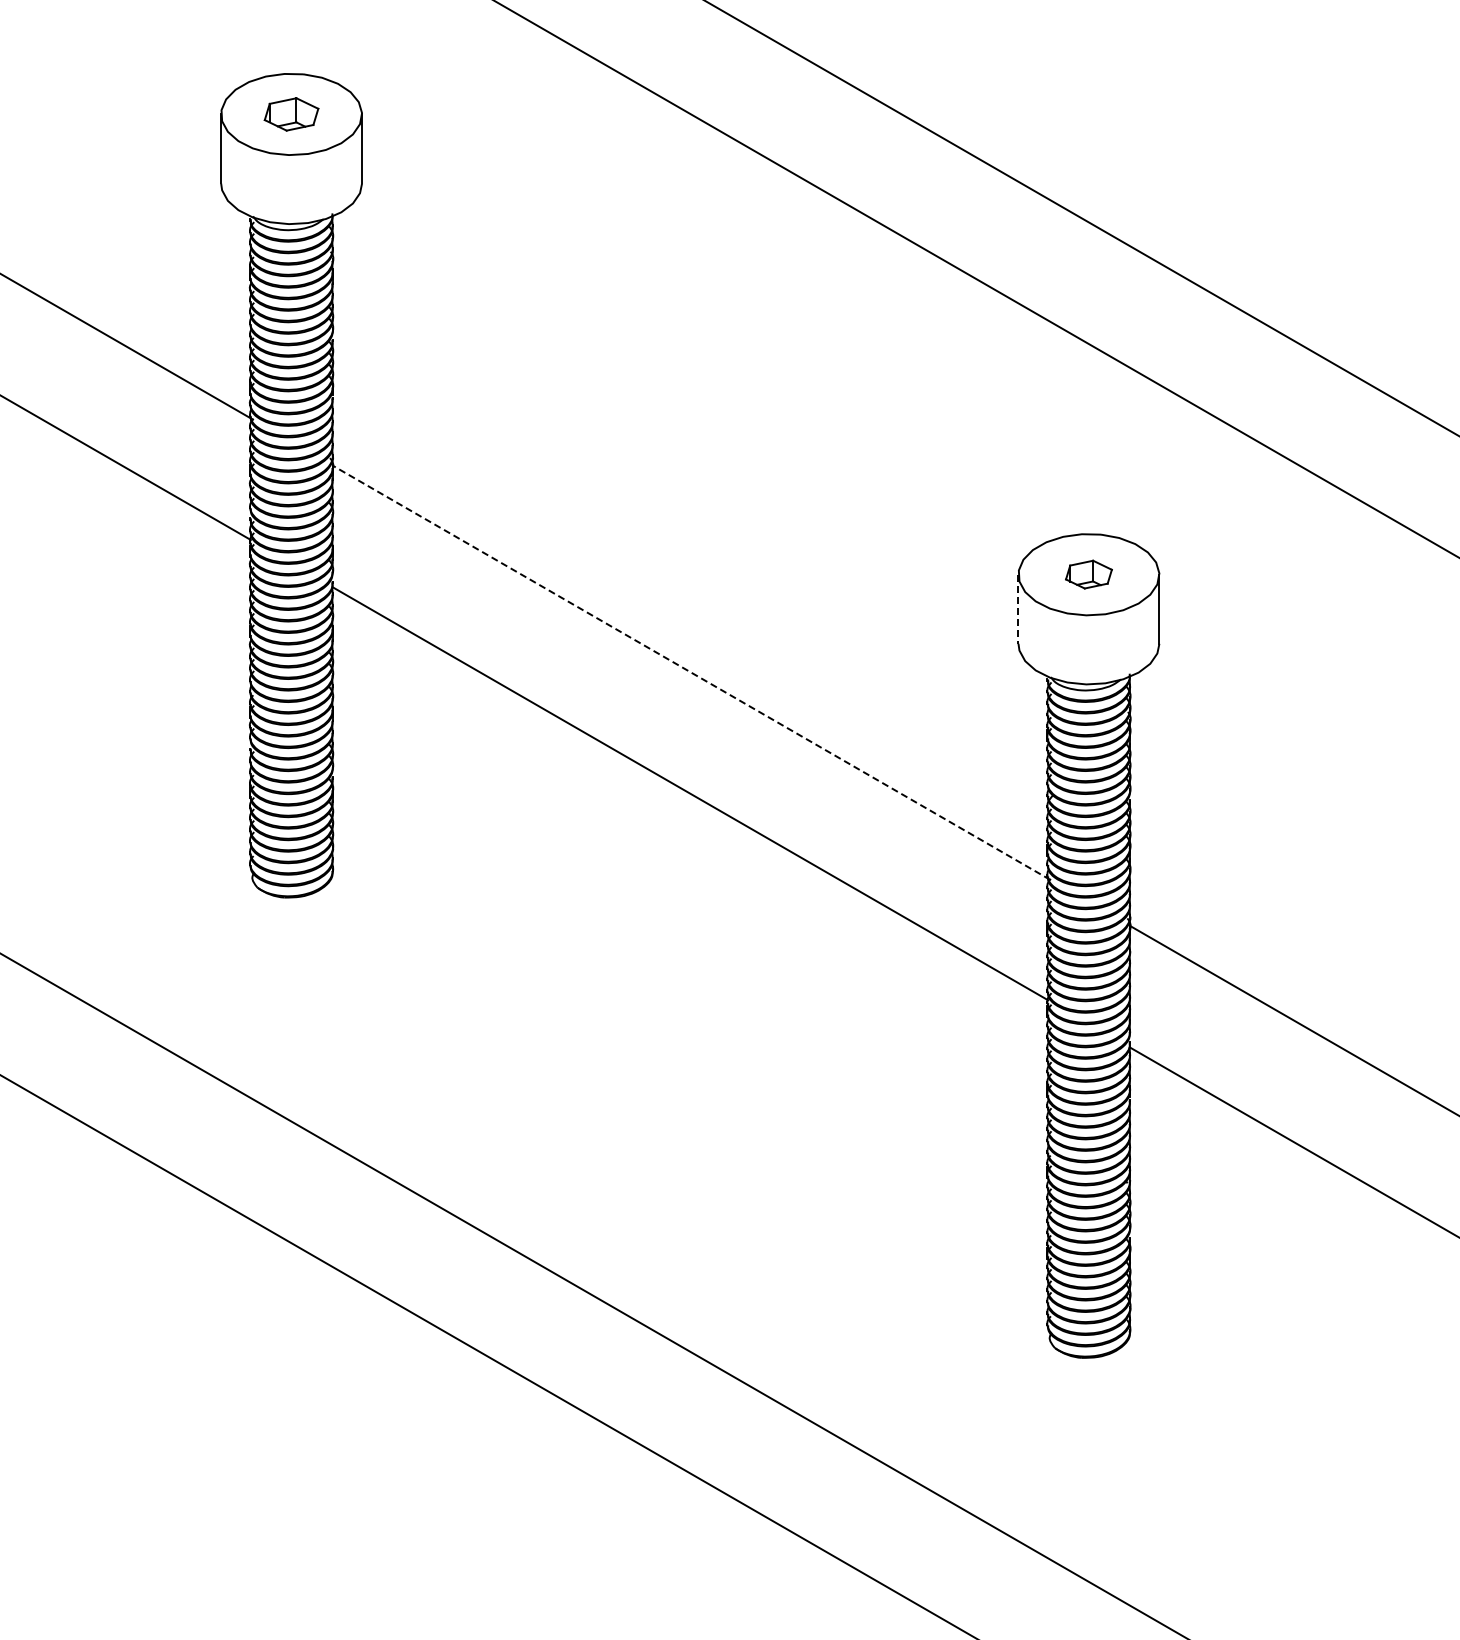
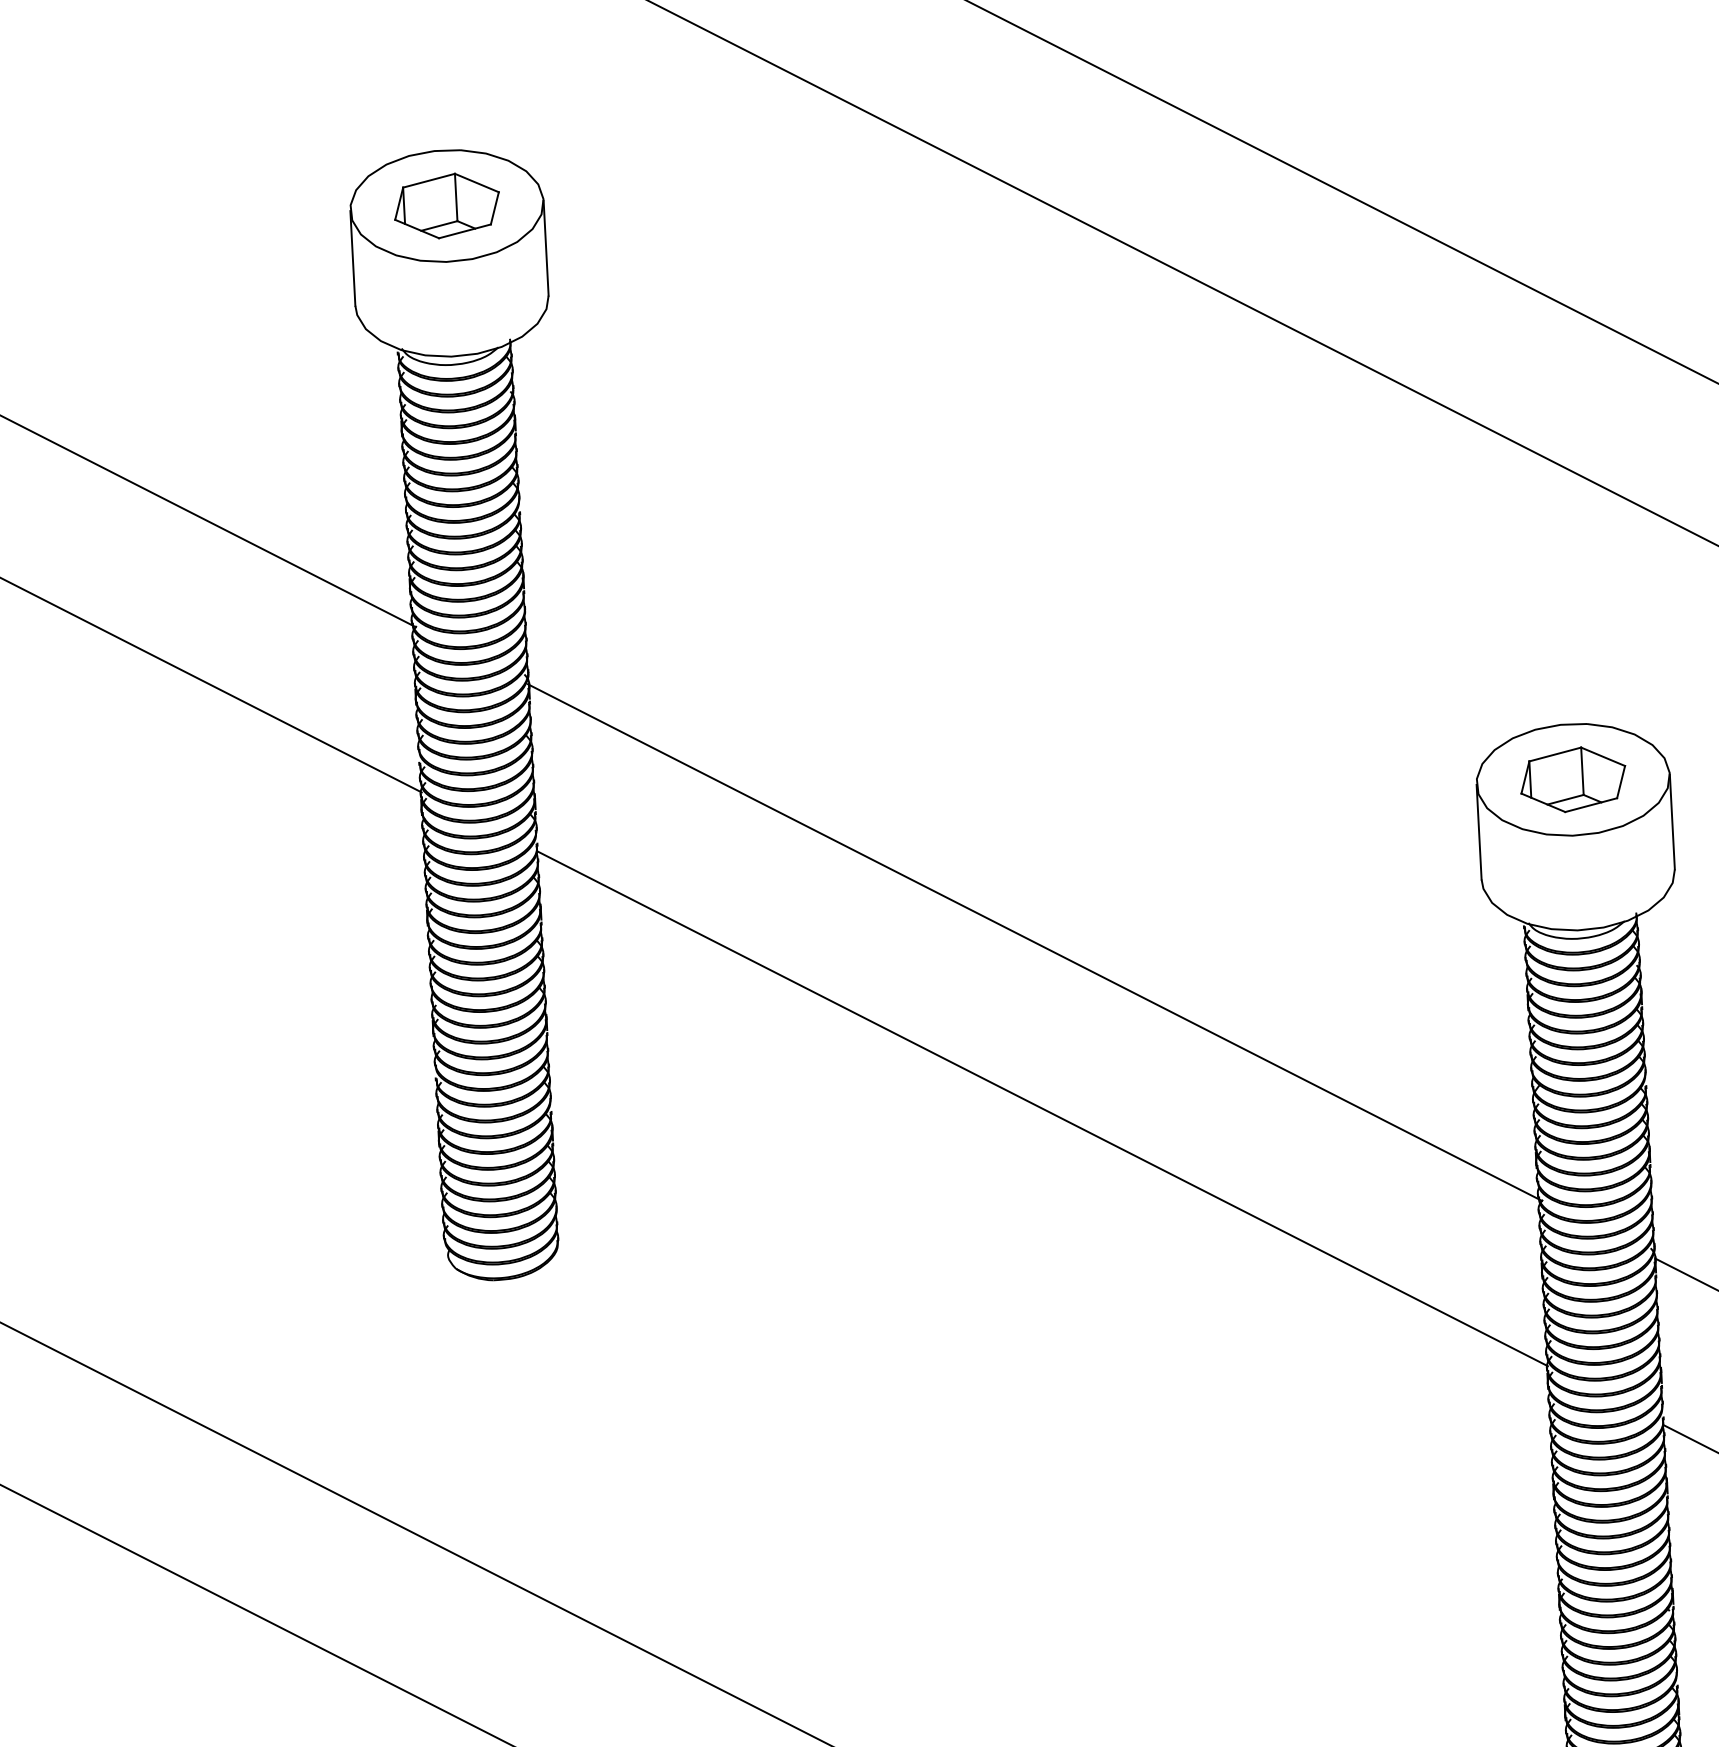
part: (291, 114) -> (446, 206), size x1.43
part: (1088, 574) -> (1572, 779), size x1.67
line: (1018, 609) -> (1479, 832), dashed -> solid
line: (691, 672) -> (1035, 942), dashed -> solid

